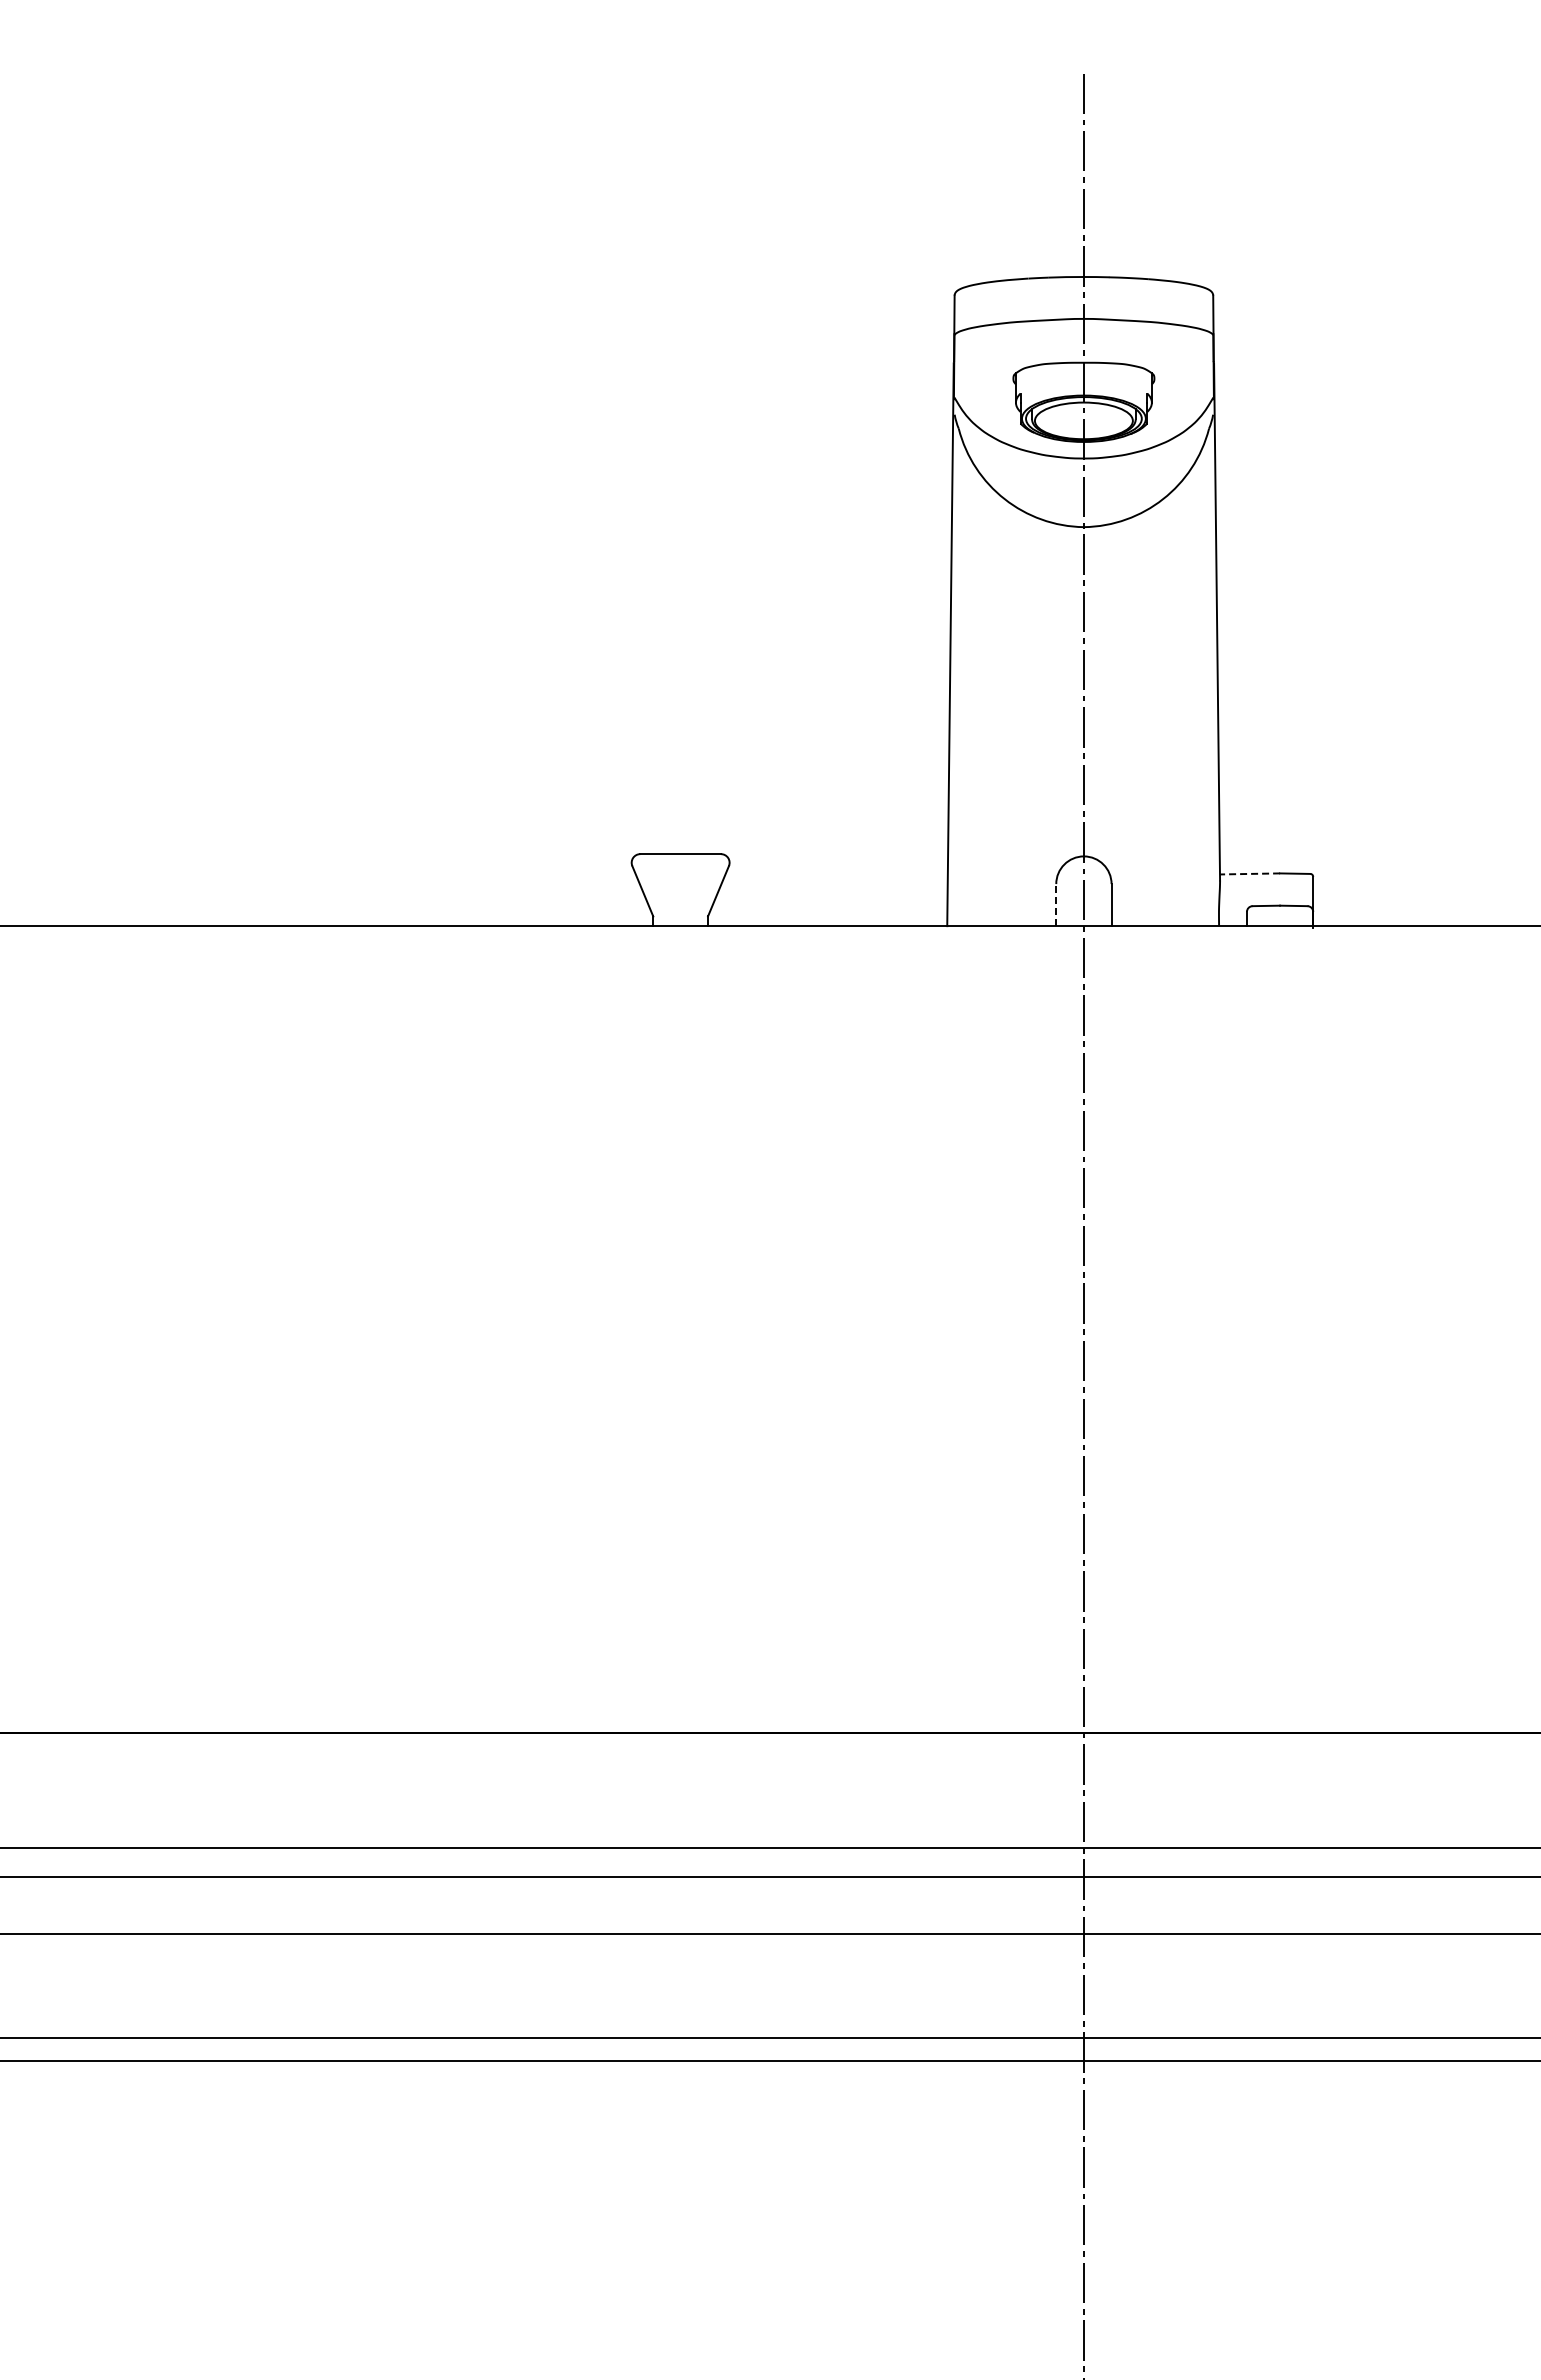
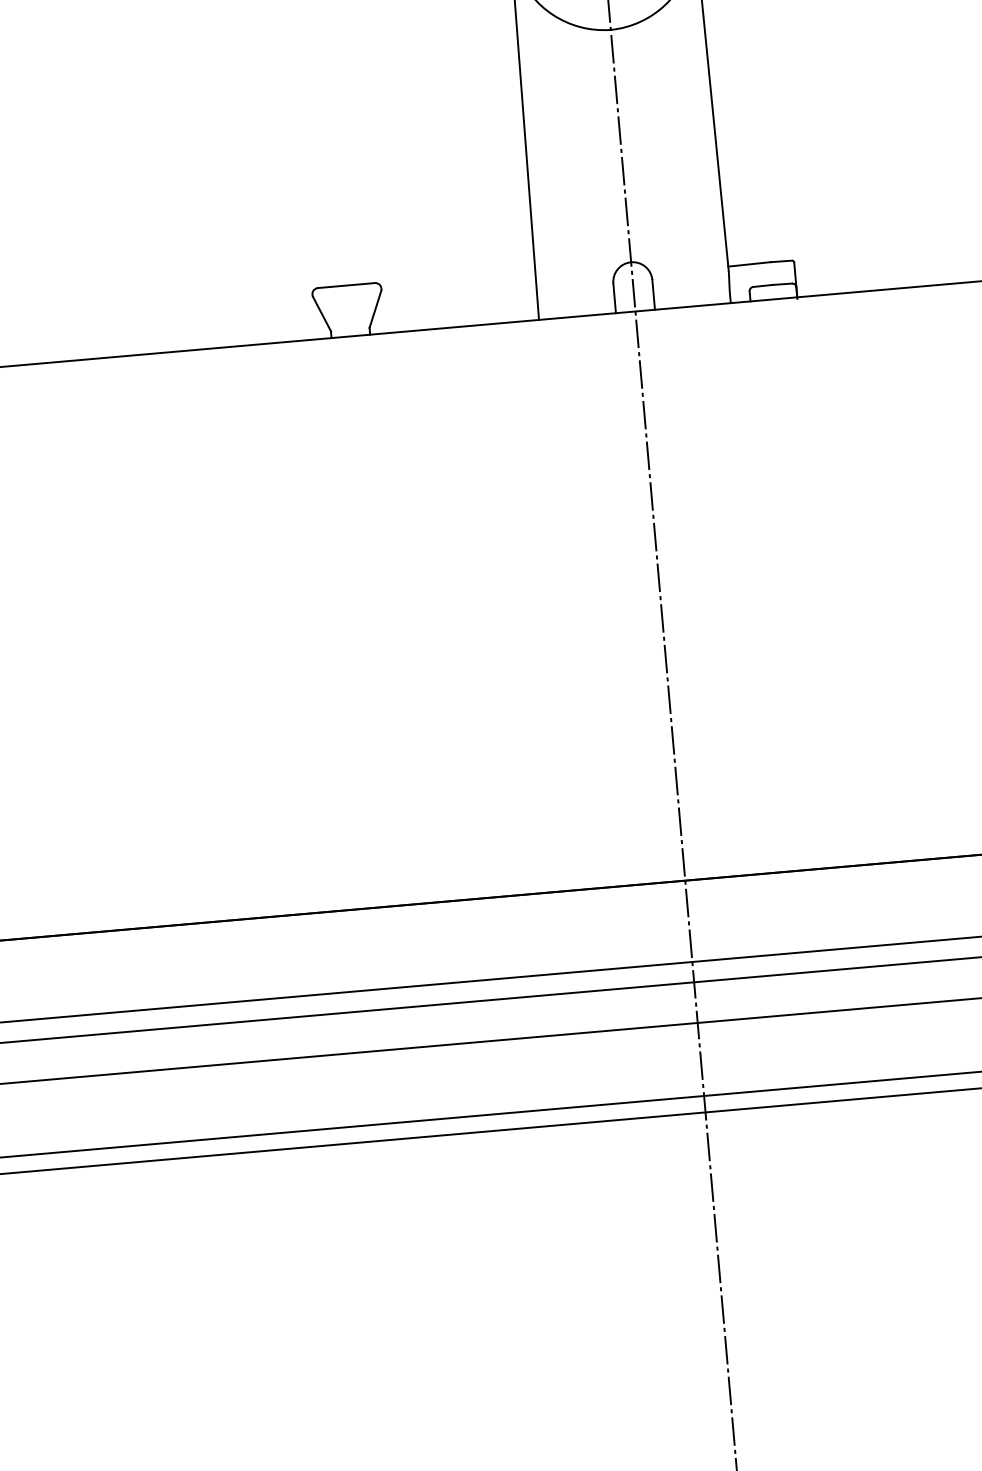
line: (1249, 873) -> (749, 264), dashed -> solid
line: (1056, 904) -> (614, 297), dashed -> solid

